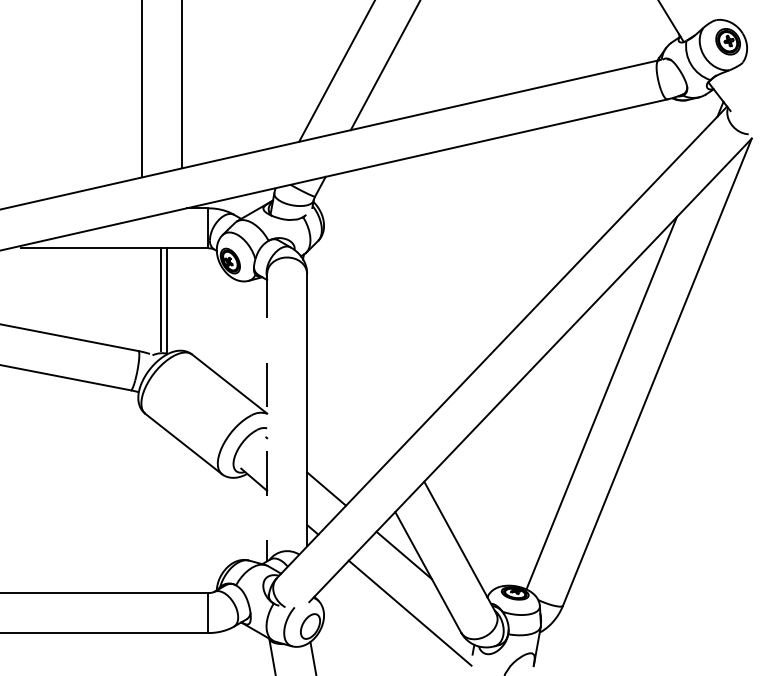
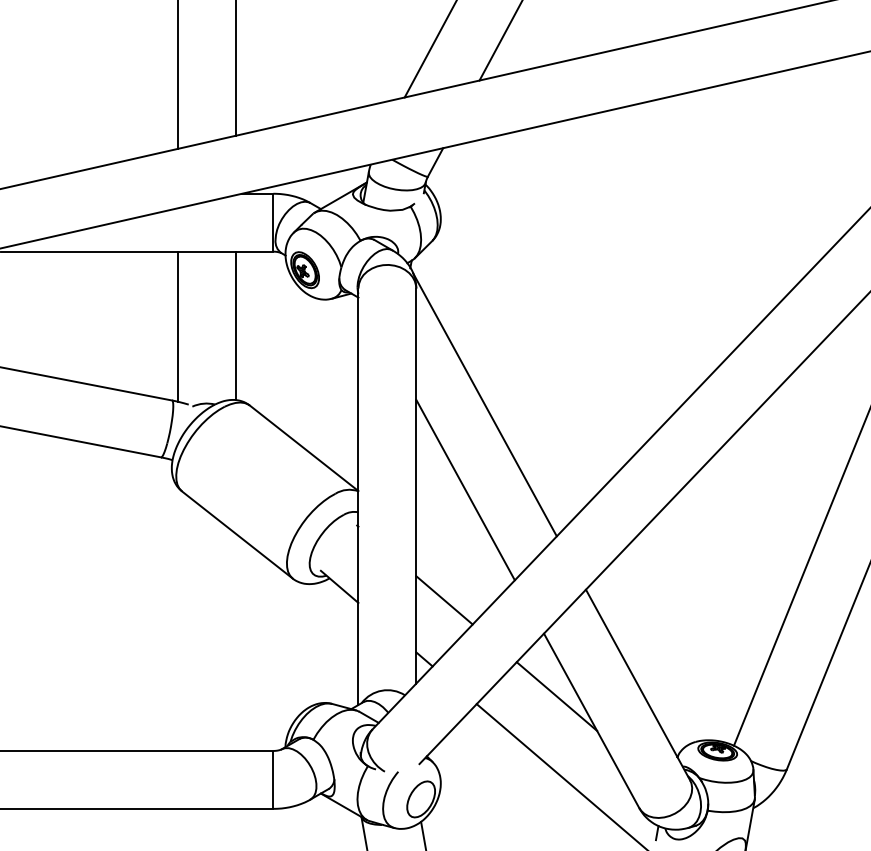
line: (161, 299) -> (235, 325), moved
line: (167, 299) -> (177, 325), moved
line: (354, 353) -> (484, 404), added
line: (341, 412) -> (466, 489), added
line: (267, 417) -> (358, 496), dashed -> solid

